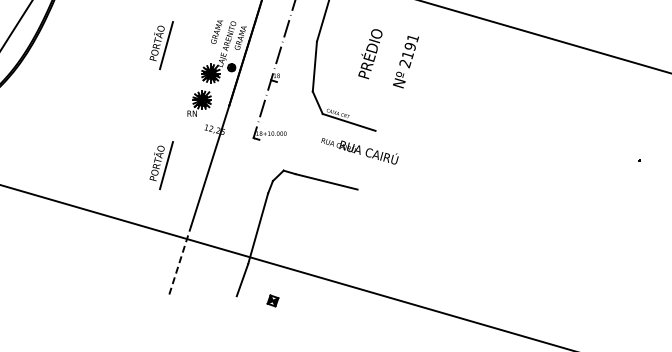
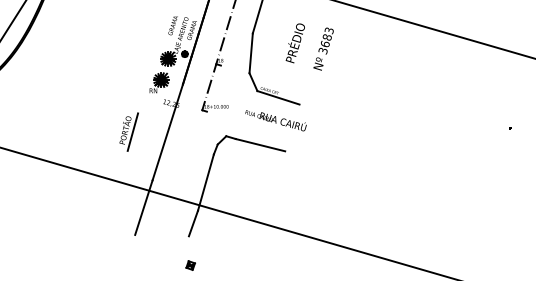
part: (161, 45) -> (128, 36), removed
text: (408, 51) -> (325, 41), 2191 -> 3683
text: (359, 151) -> (275, 120), moved
line: (180, 260) -> (144, 207), dashed -> solid
part: (272, 300) -> (190, 265), moved

